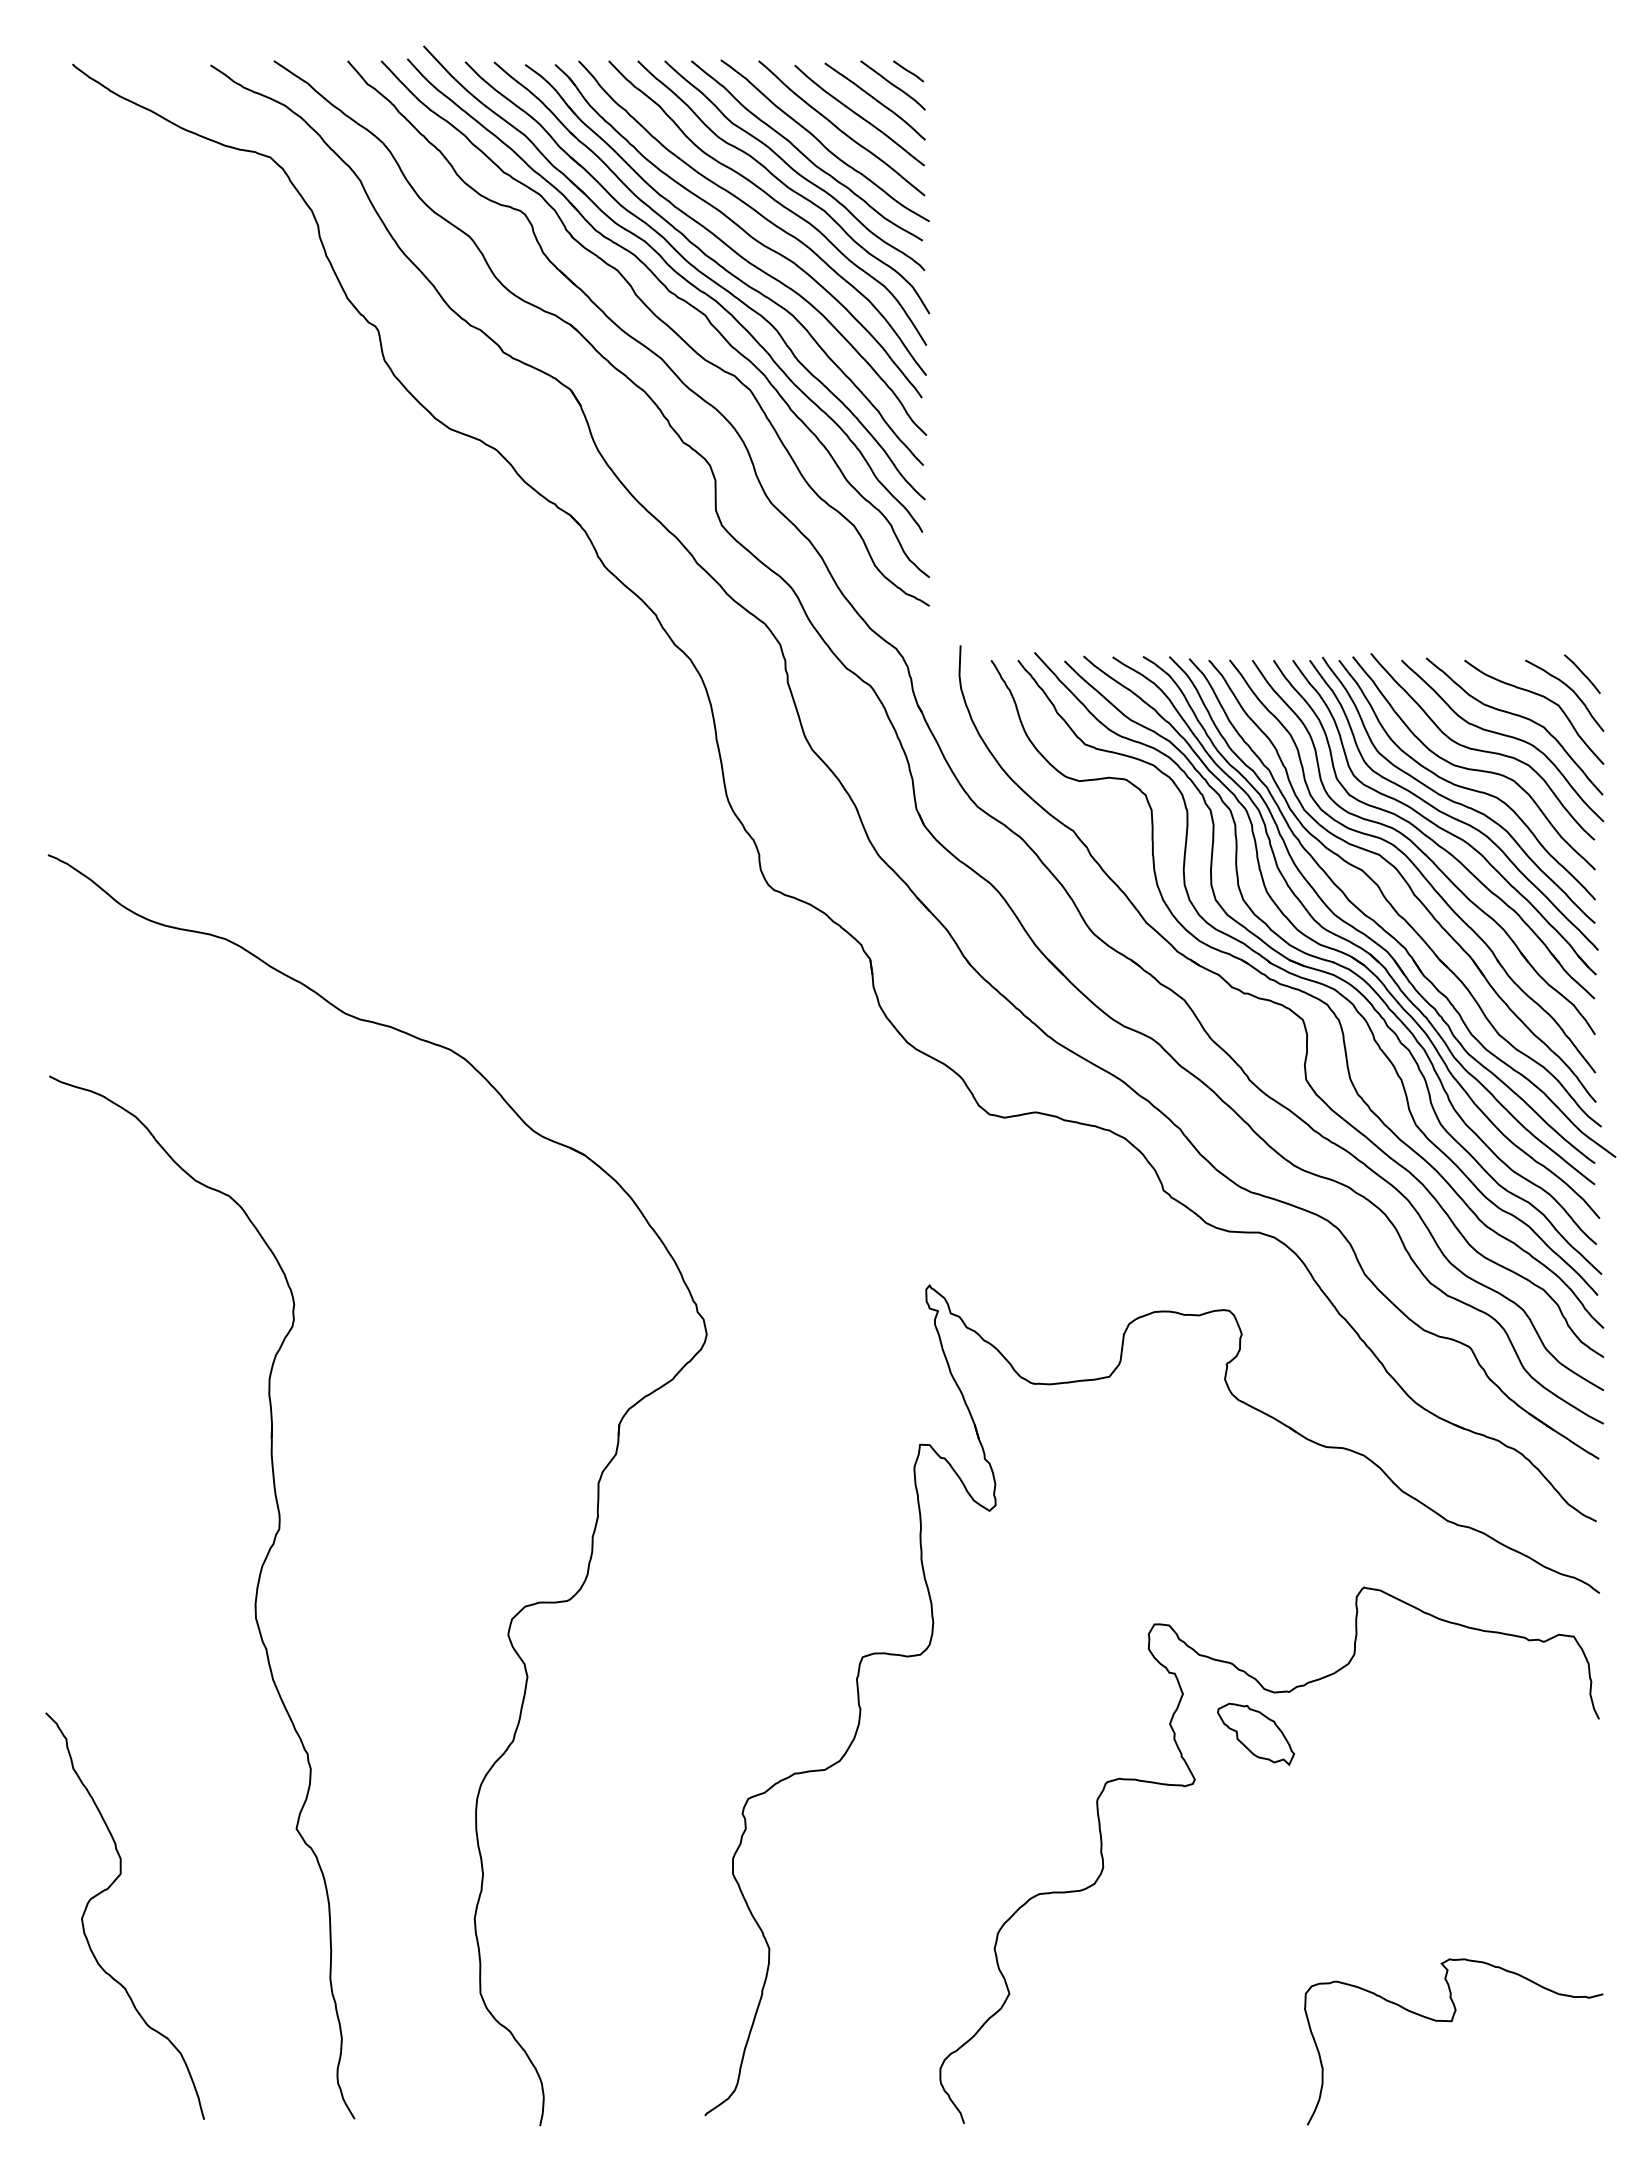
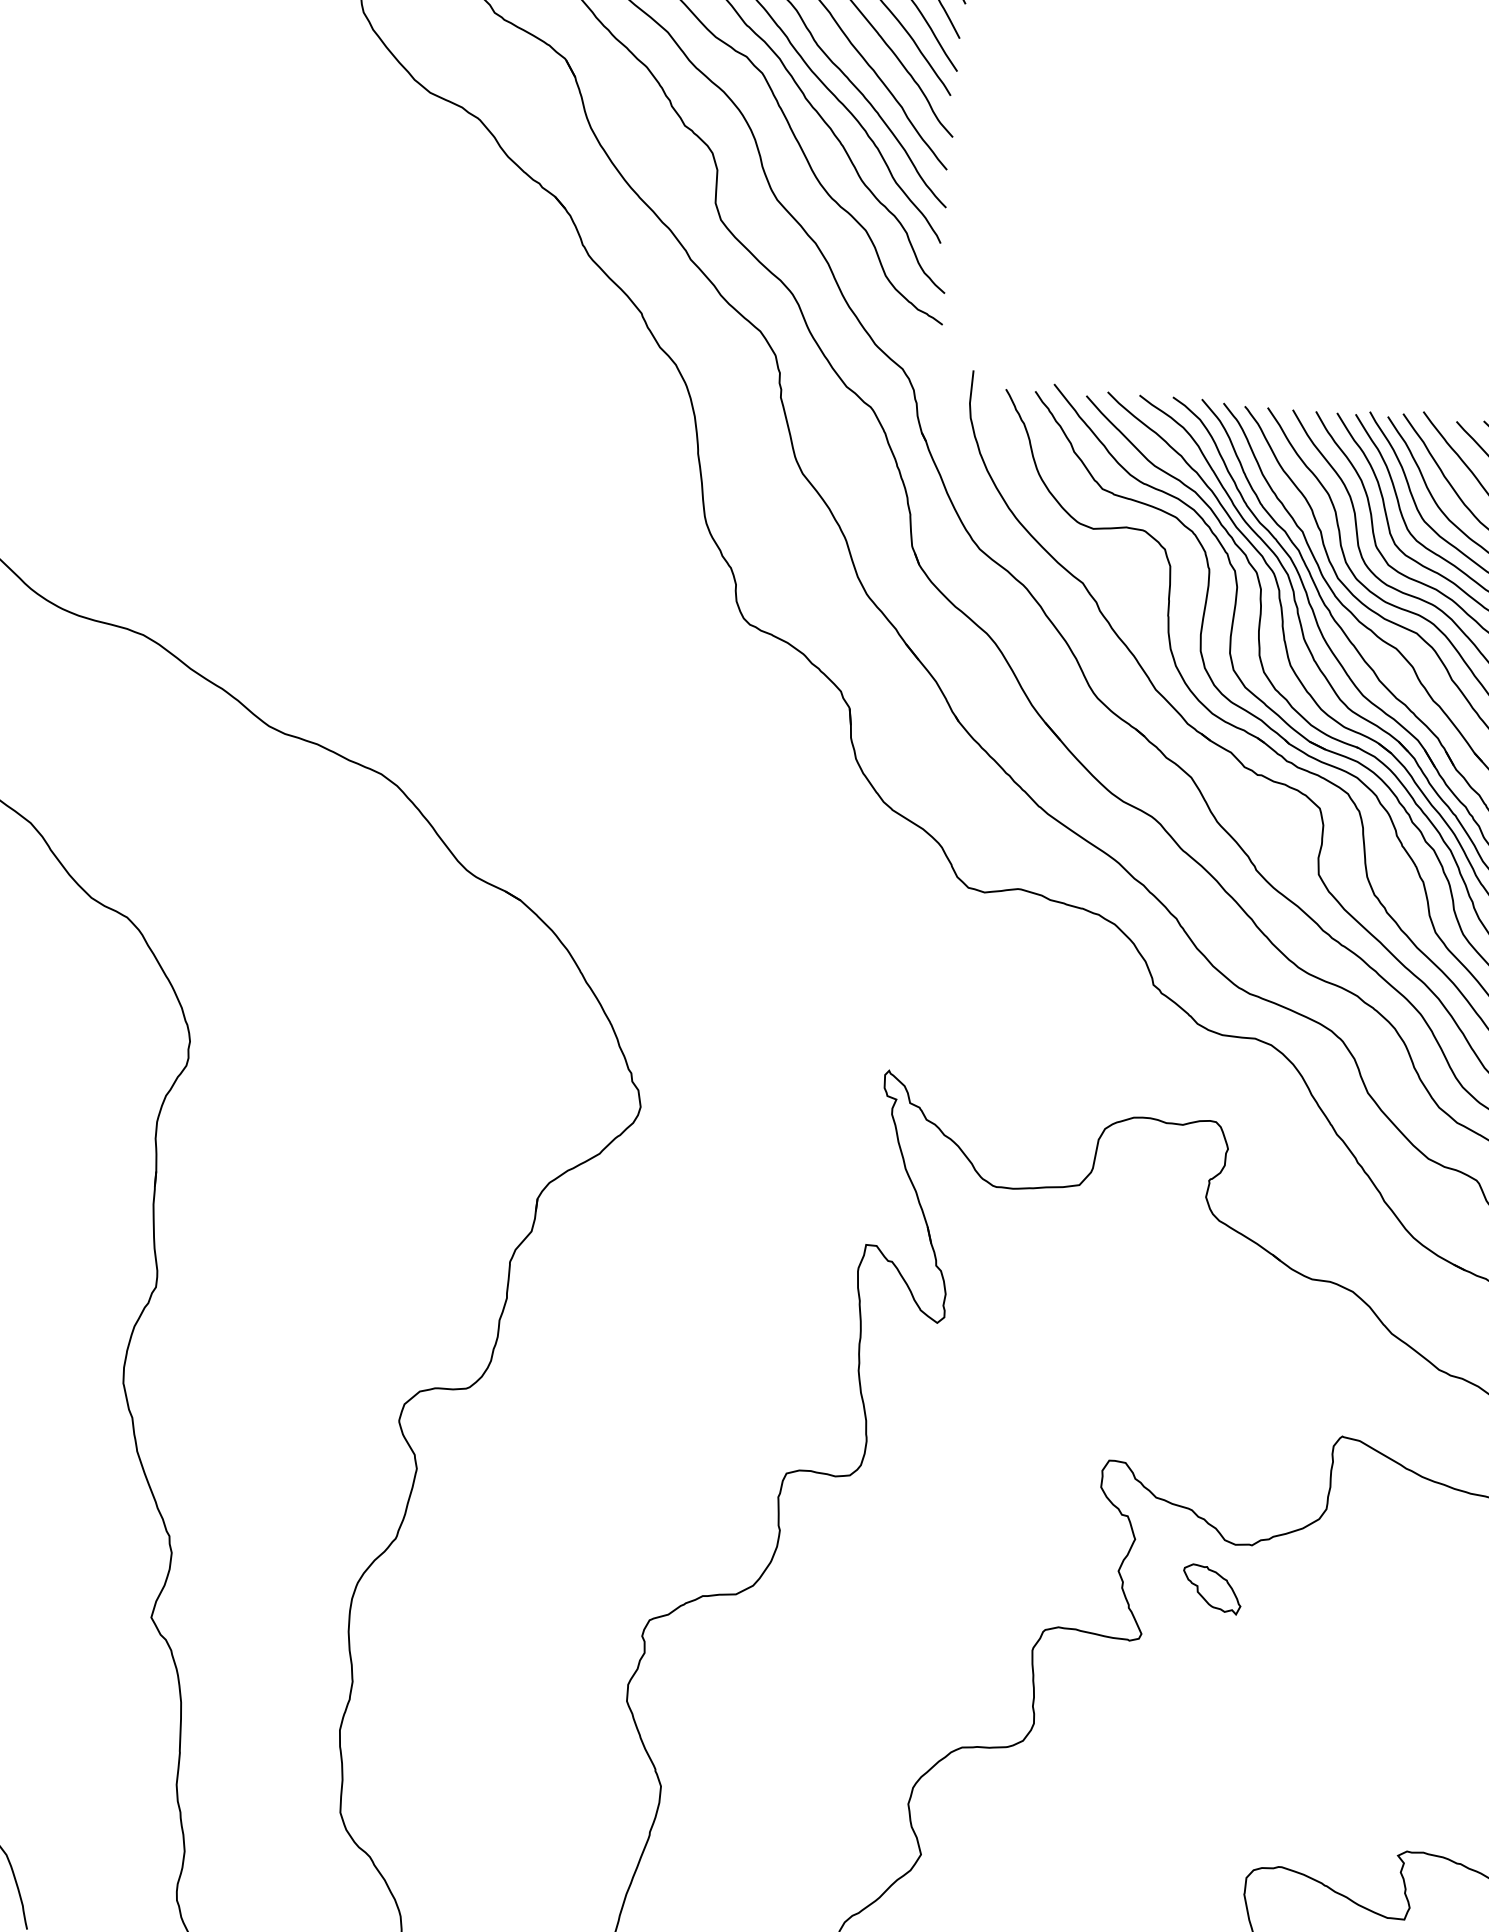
part: (1255, 1734) -> (1211, 1589), size x0.7

